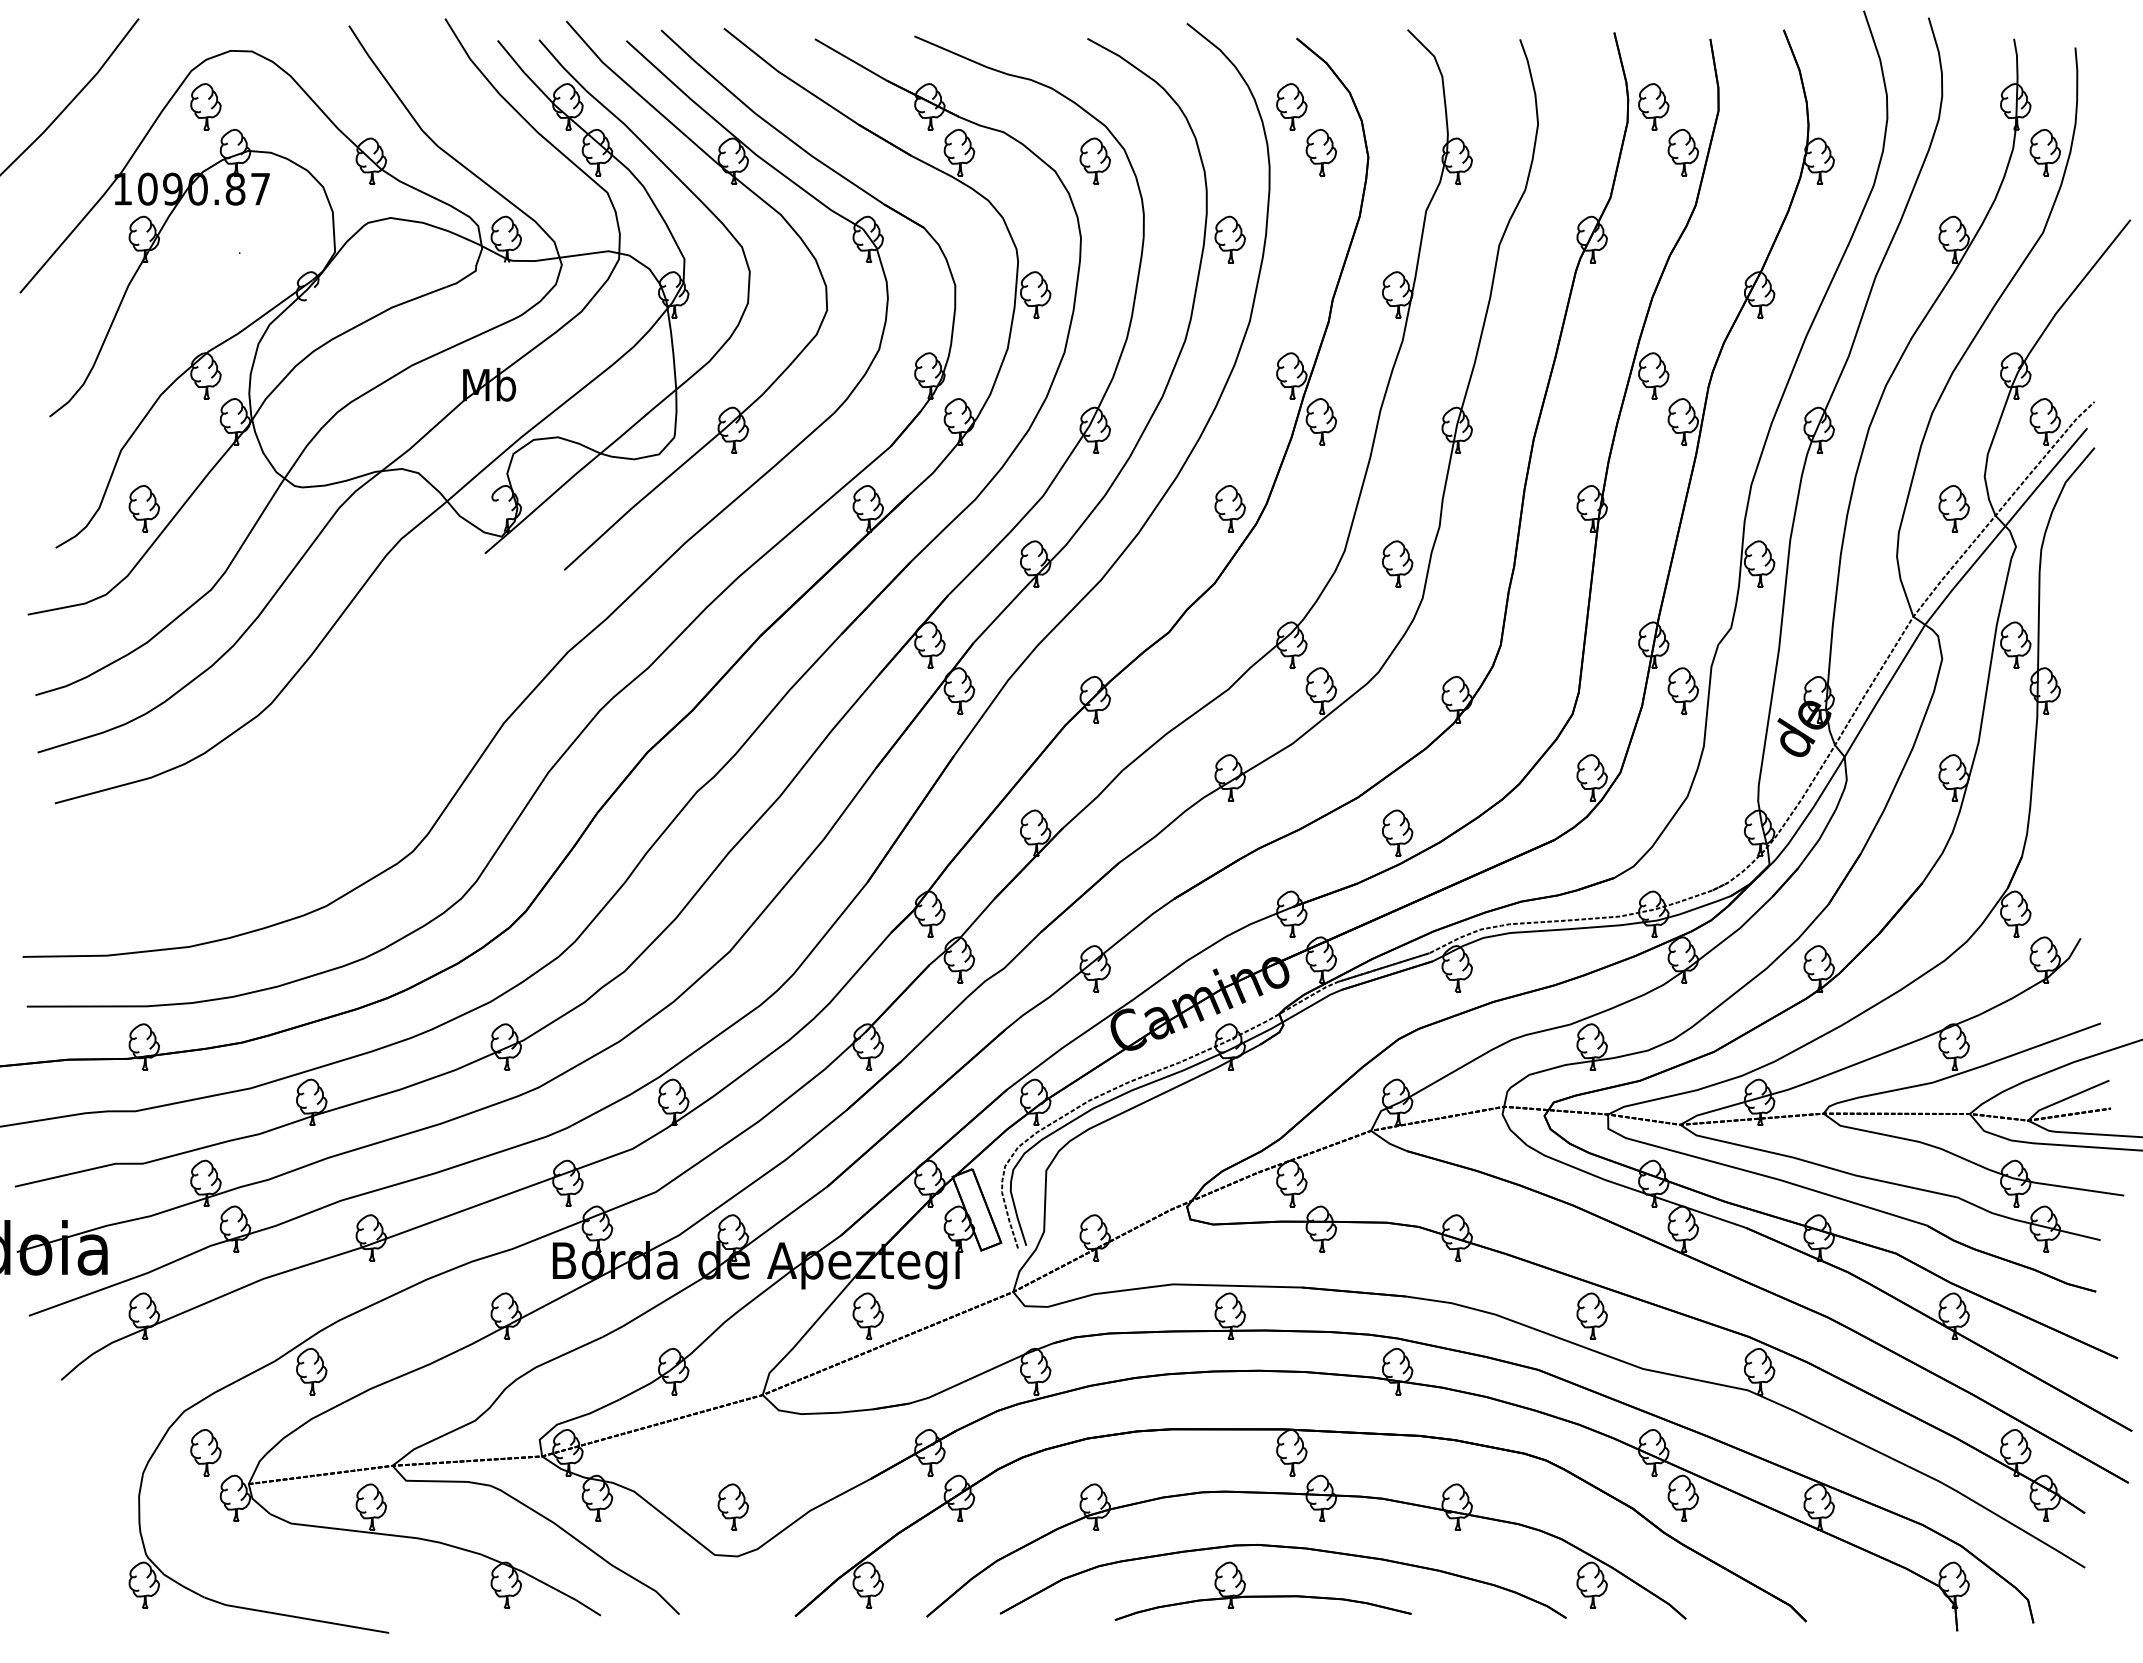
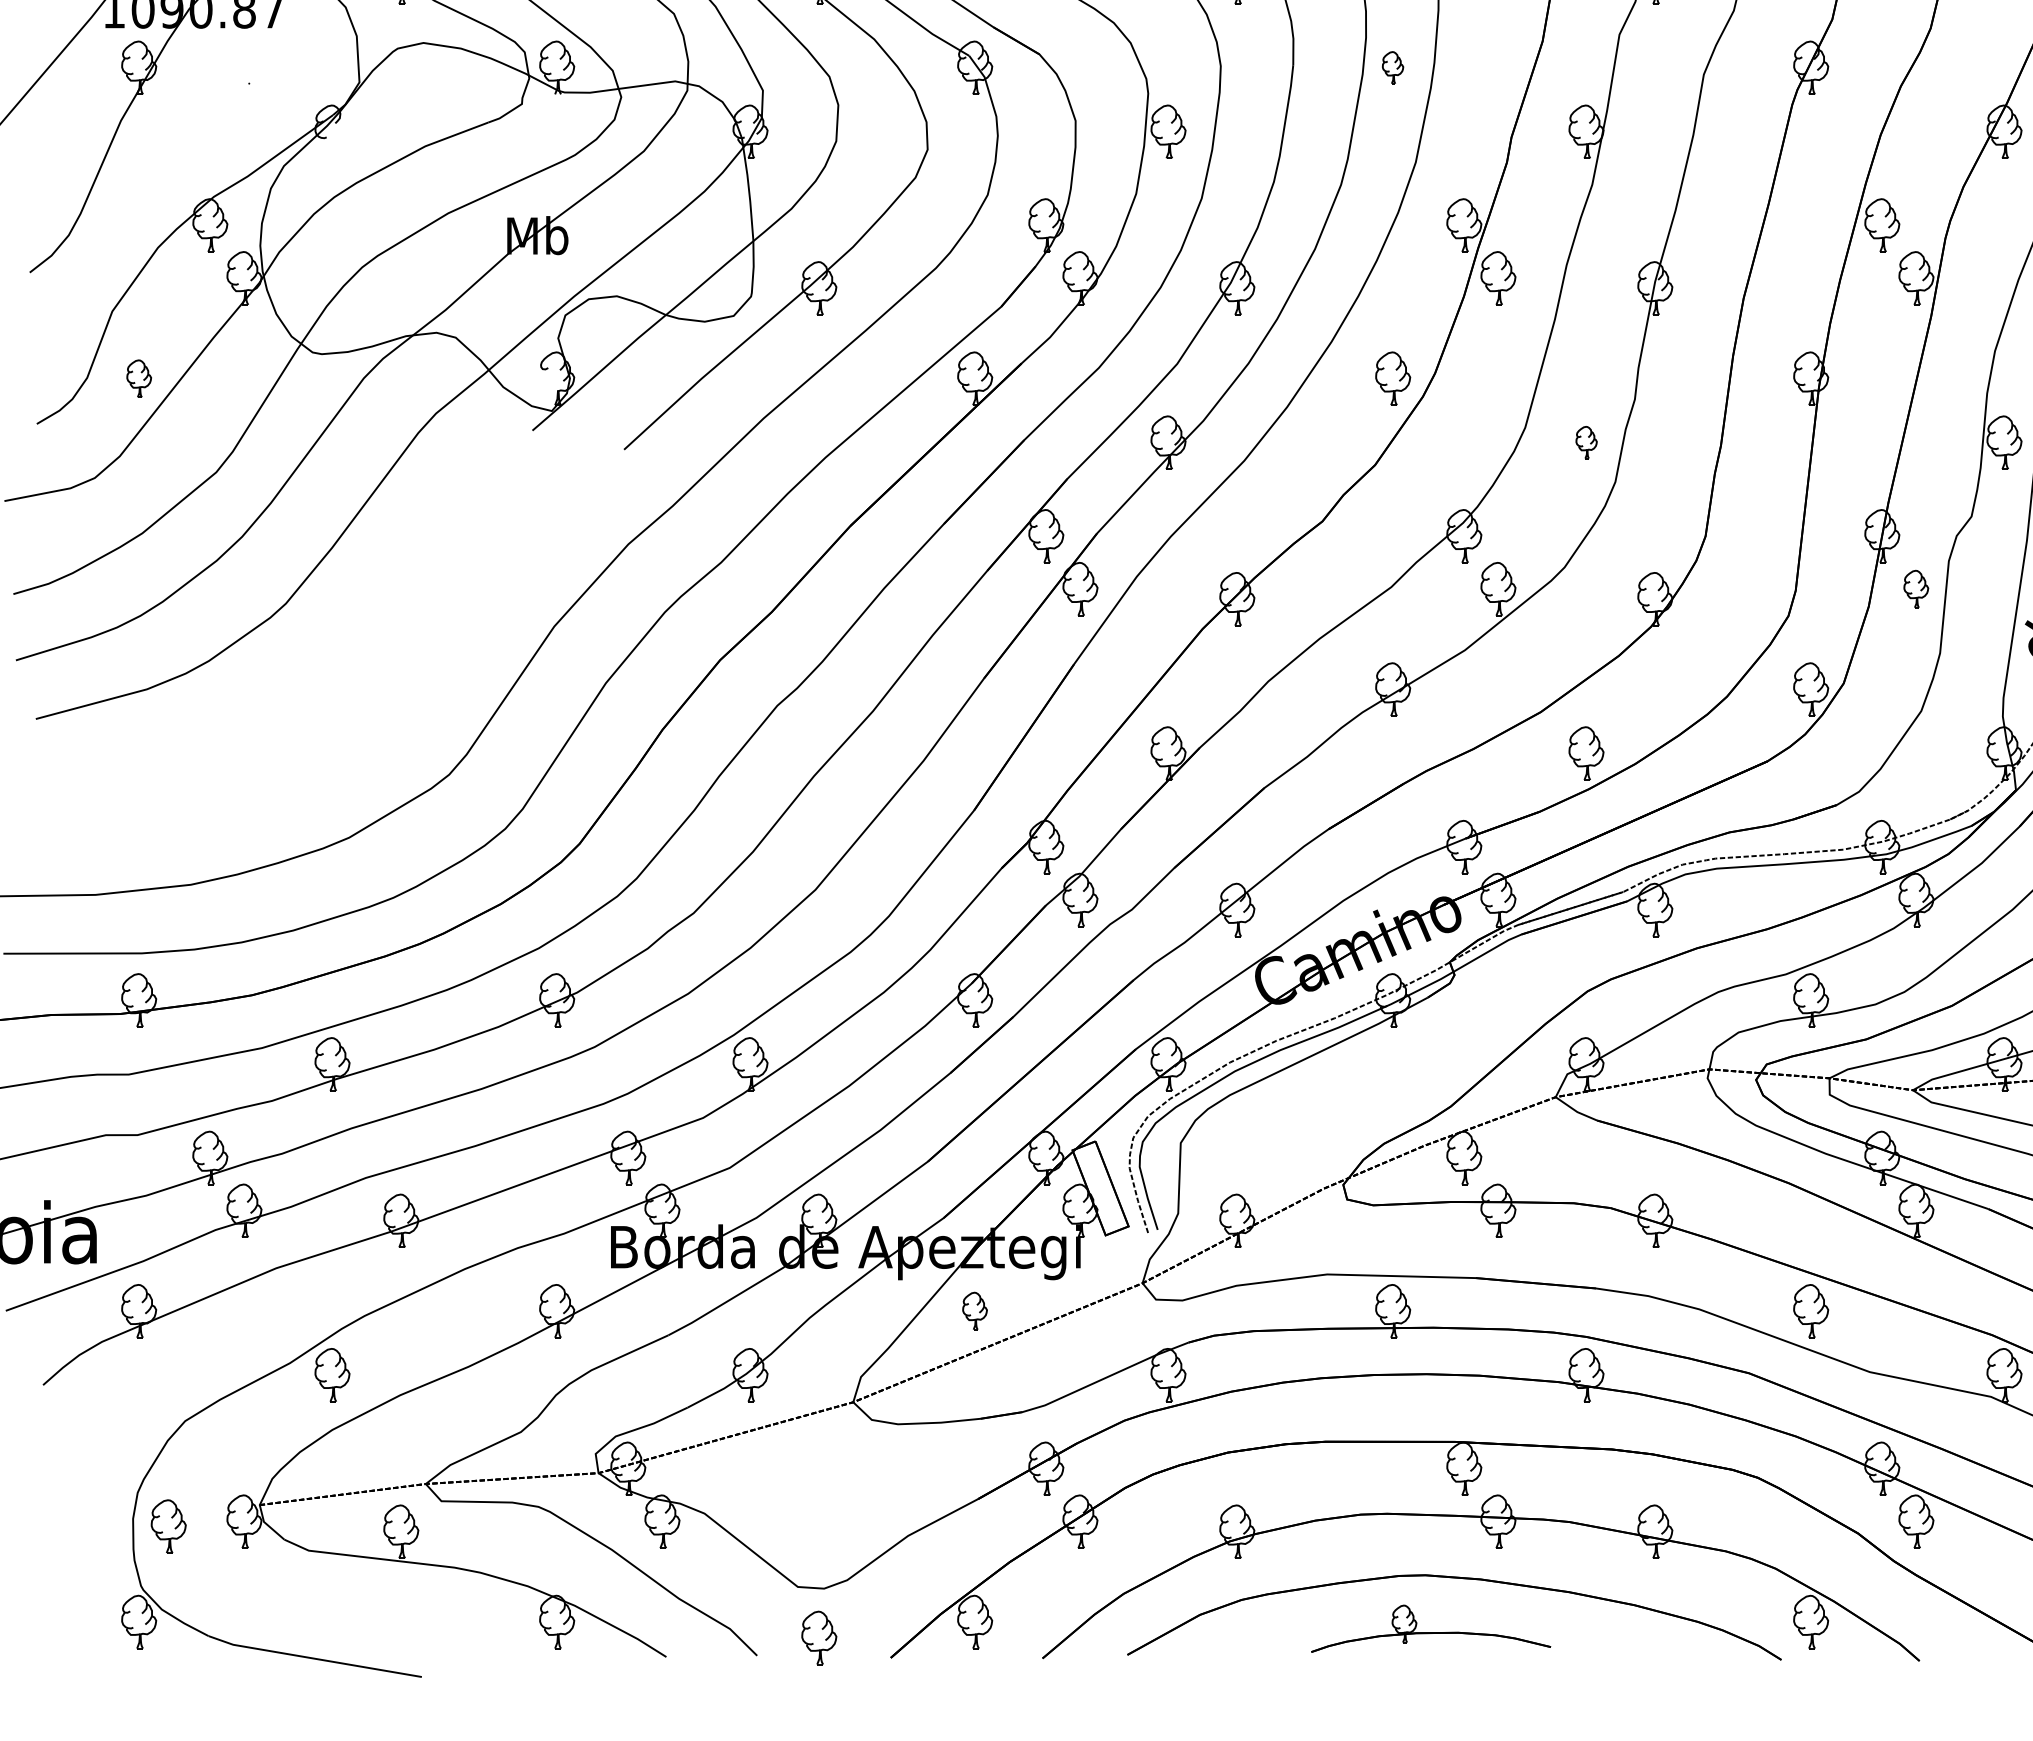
part: (1229, 239) -> (1392, 67), size x0.6
part: (144, 508) -> (139, 378), size x0.7
part: (1397, 563) -> (1586, 441), size x0.6
part: (1682, 690) -> (1915, 588), size x0.7
part: (867, 1315) -> (974, 1310), size x0.7
part: (205, 1452) -> (168, 1526), moved
part: (732, 1506) -> (818, 1637), moved
part: (1262, 1590) -> (1430, 1627), size x0.7

